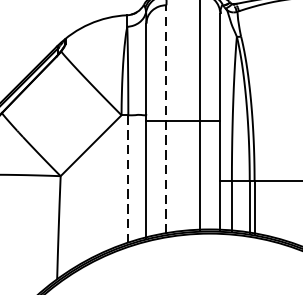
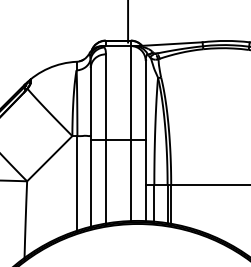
line: (166, 119) -> (105, 139), dashed -> solid
line: (128, 179) -> (77, 183), dashed -> solid

